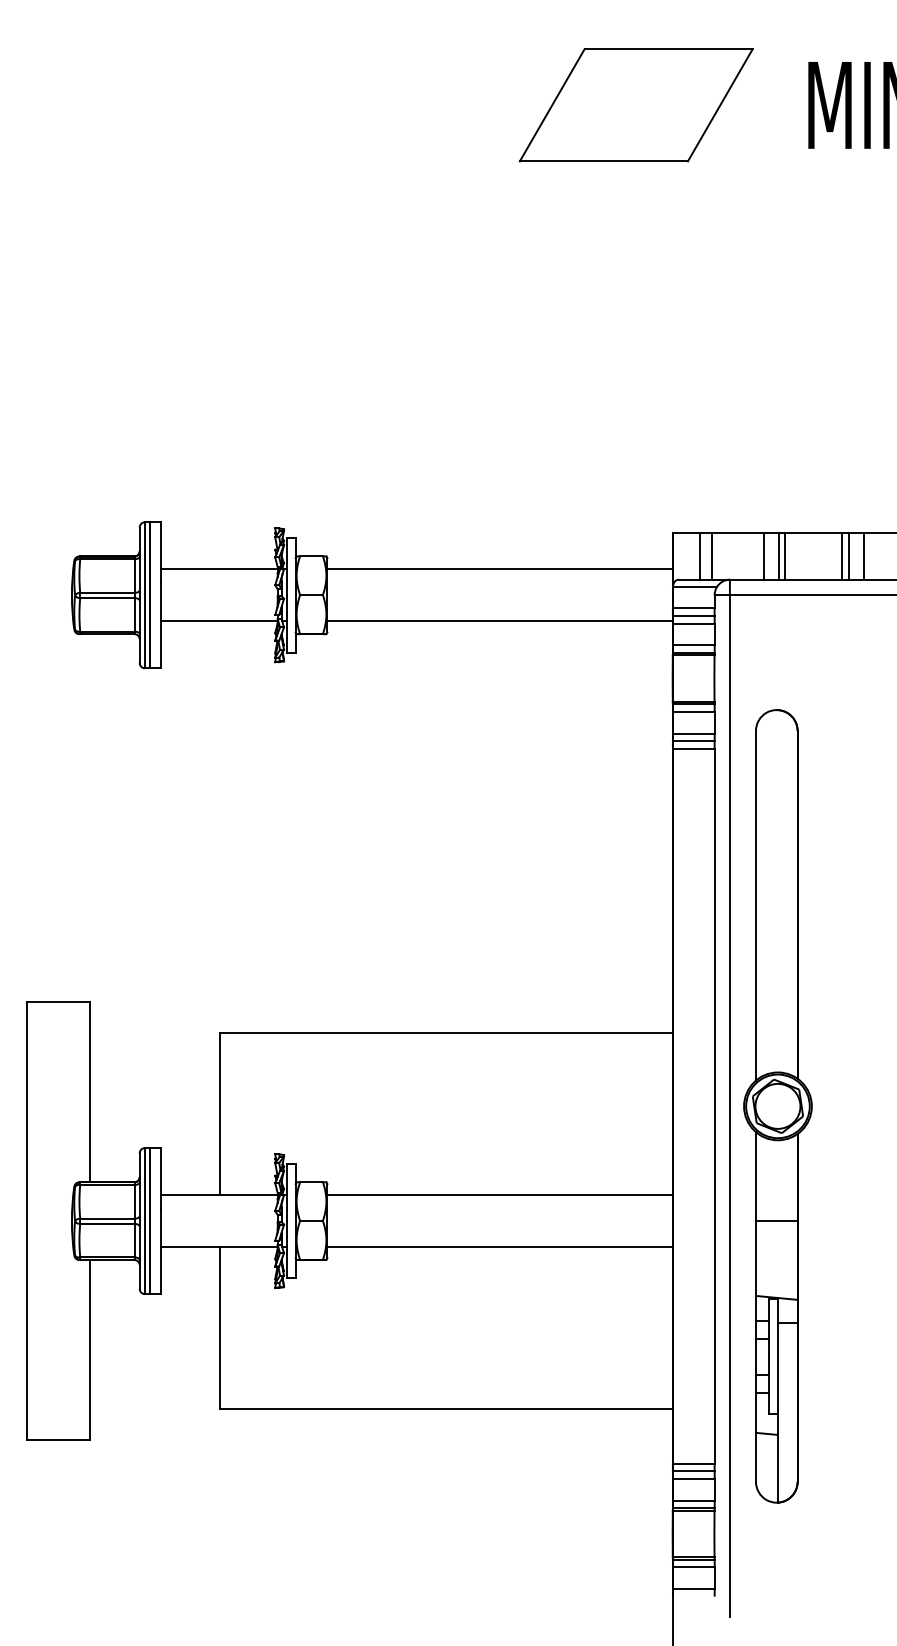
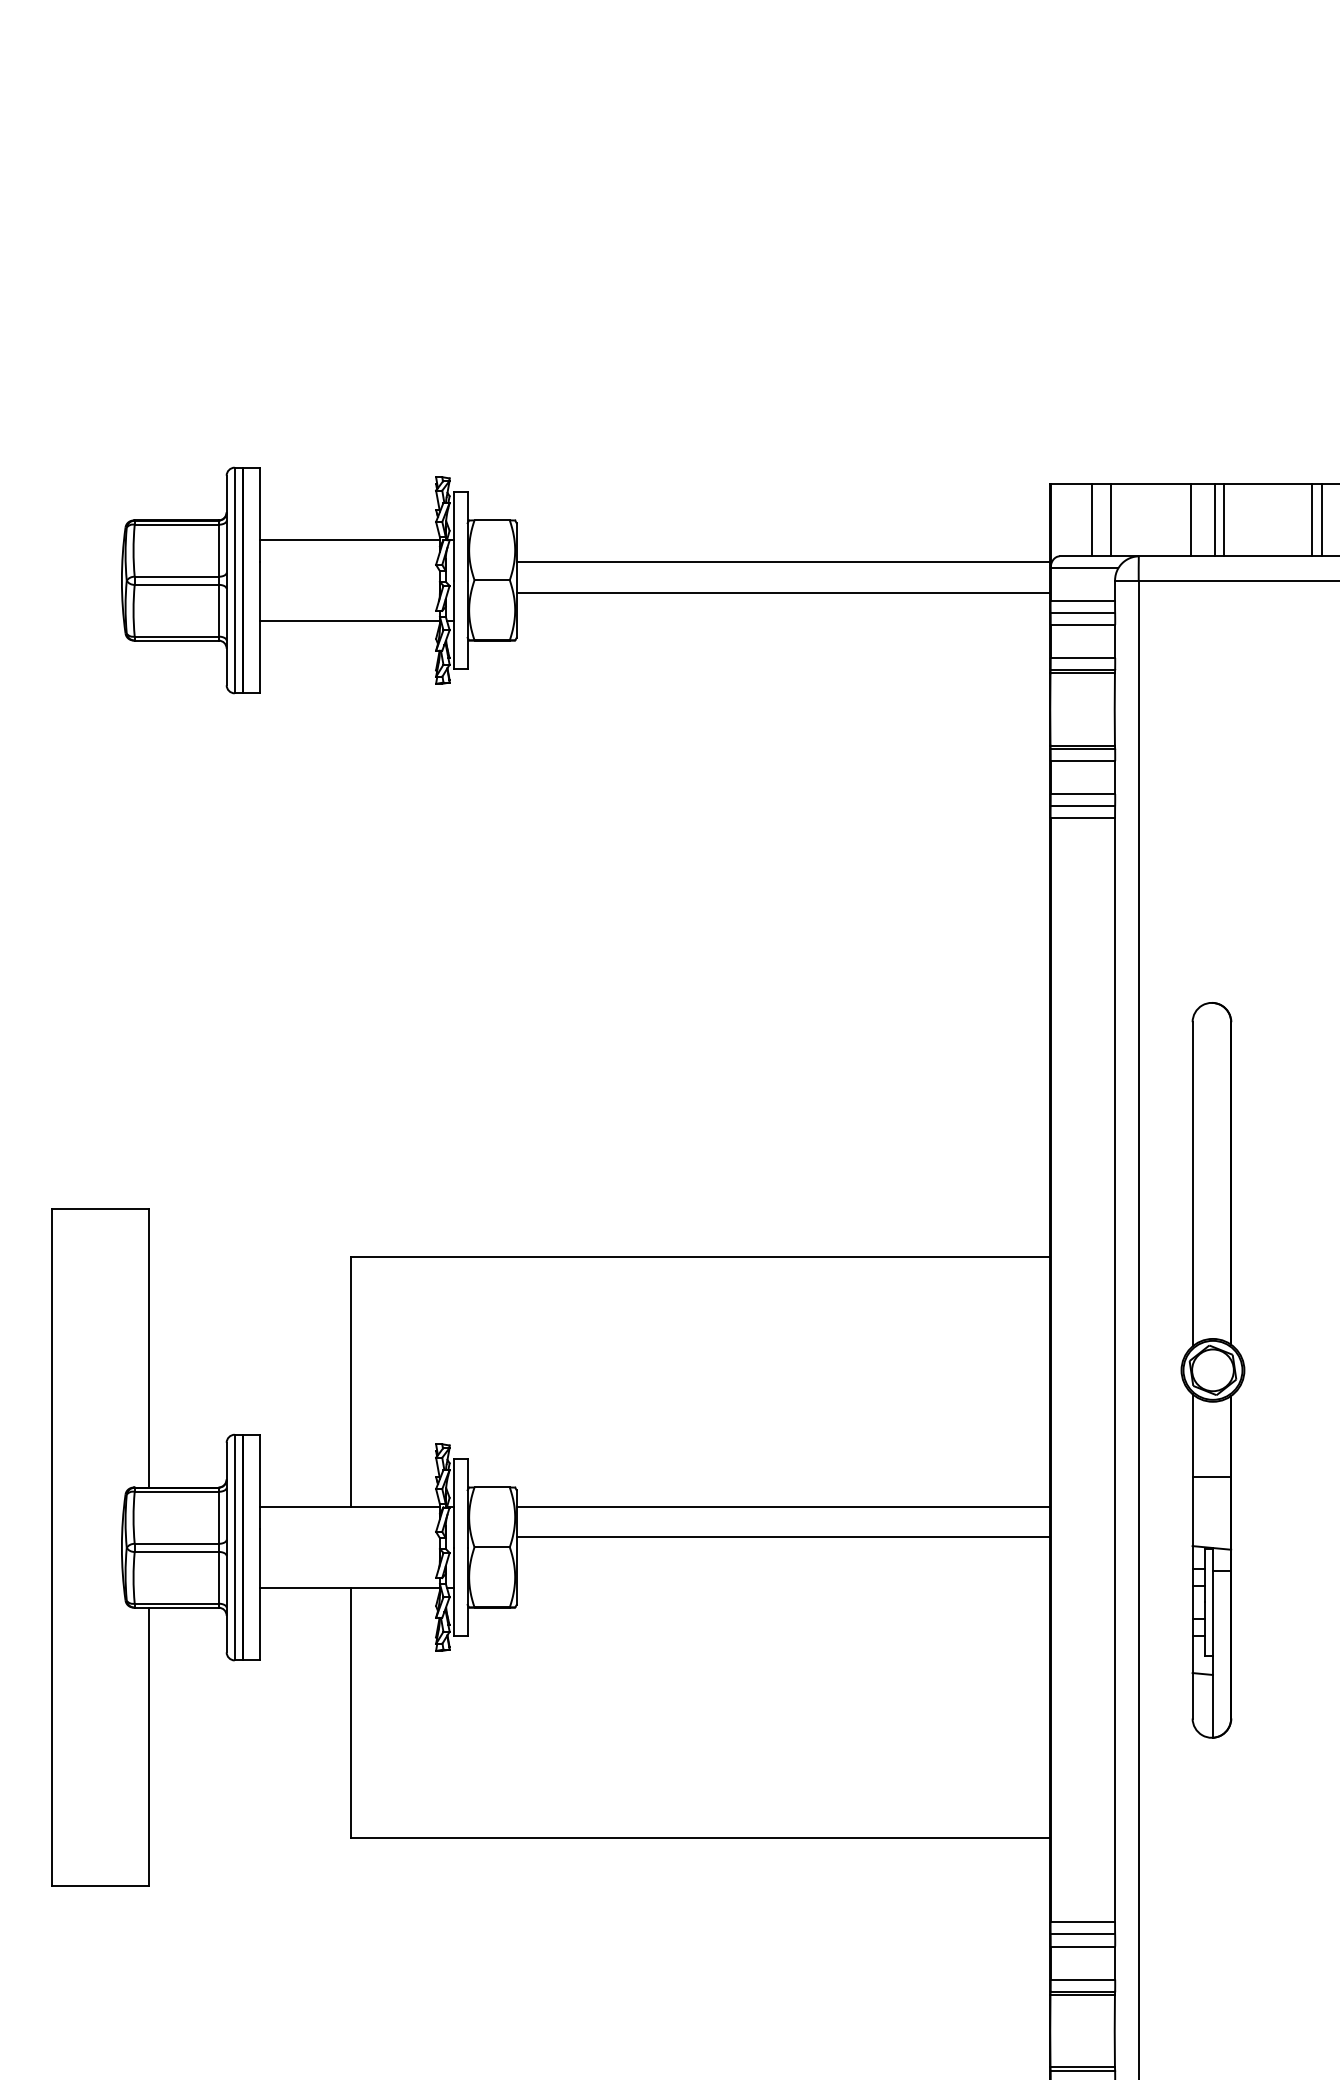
line: (499, 569) -> (782, 593), moved
line: (499, 621) -> (782, 562), moved
part: (777, 1106) -> (1212, 1370), size x0.6
line: (499, 1247) -> (782, 1537), moved

